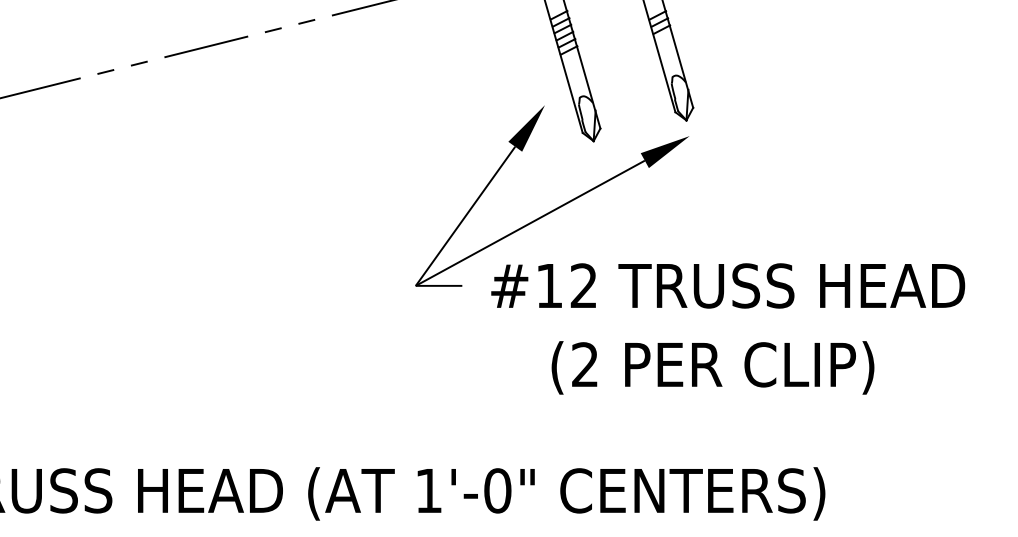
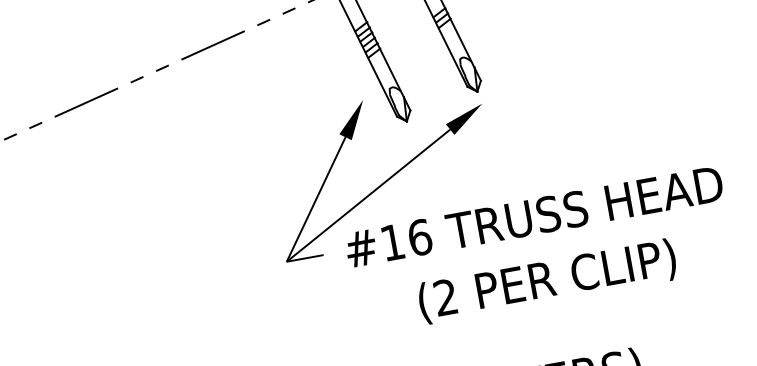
text: (583, 285) -> (419, 237), #12 -> #16
text: (712, 367) -> (547, 281), moved

